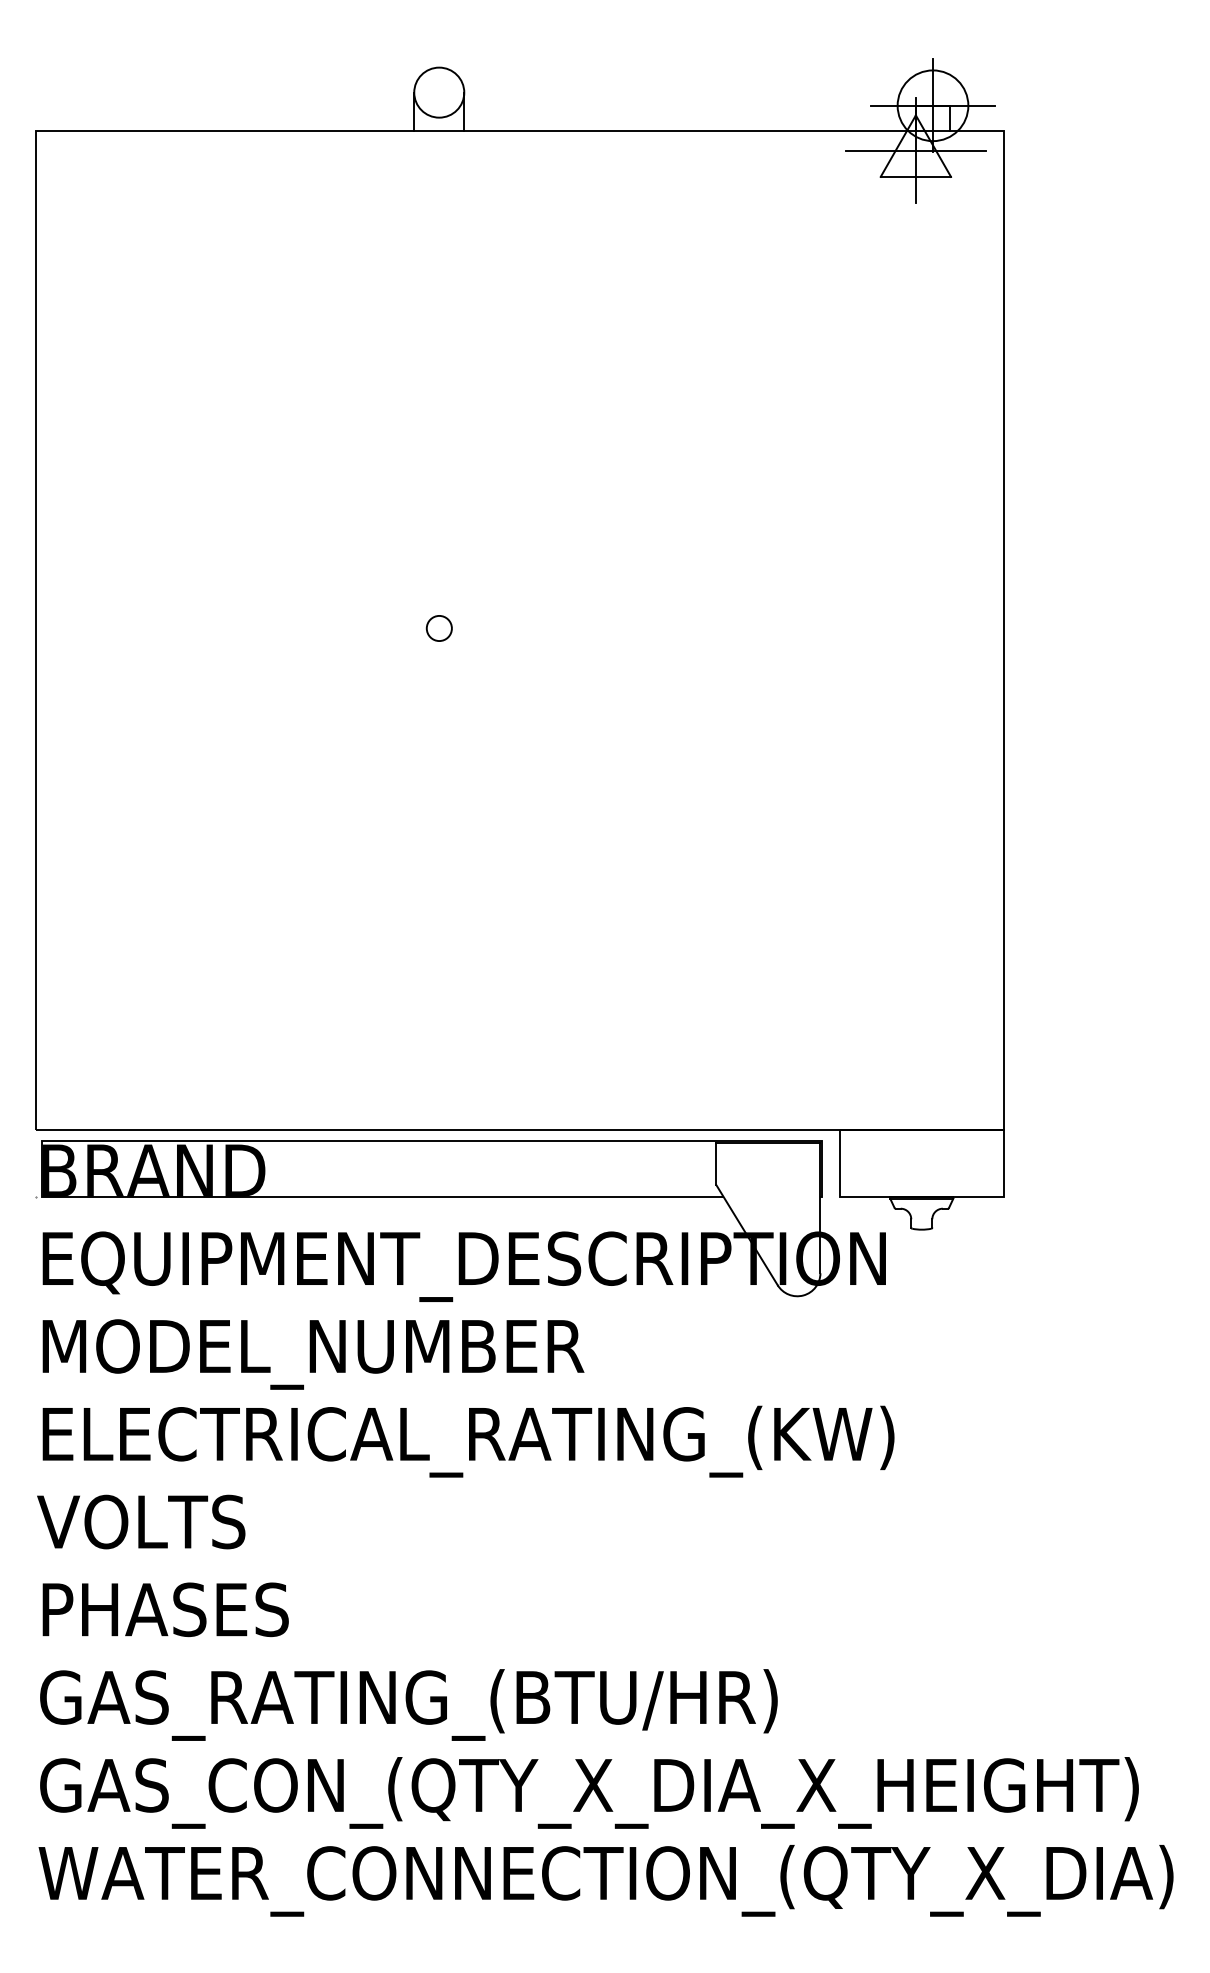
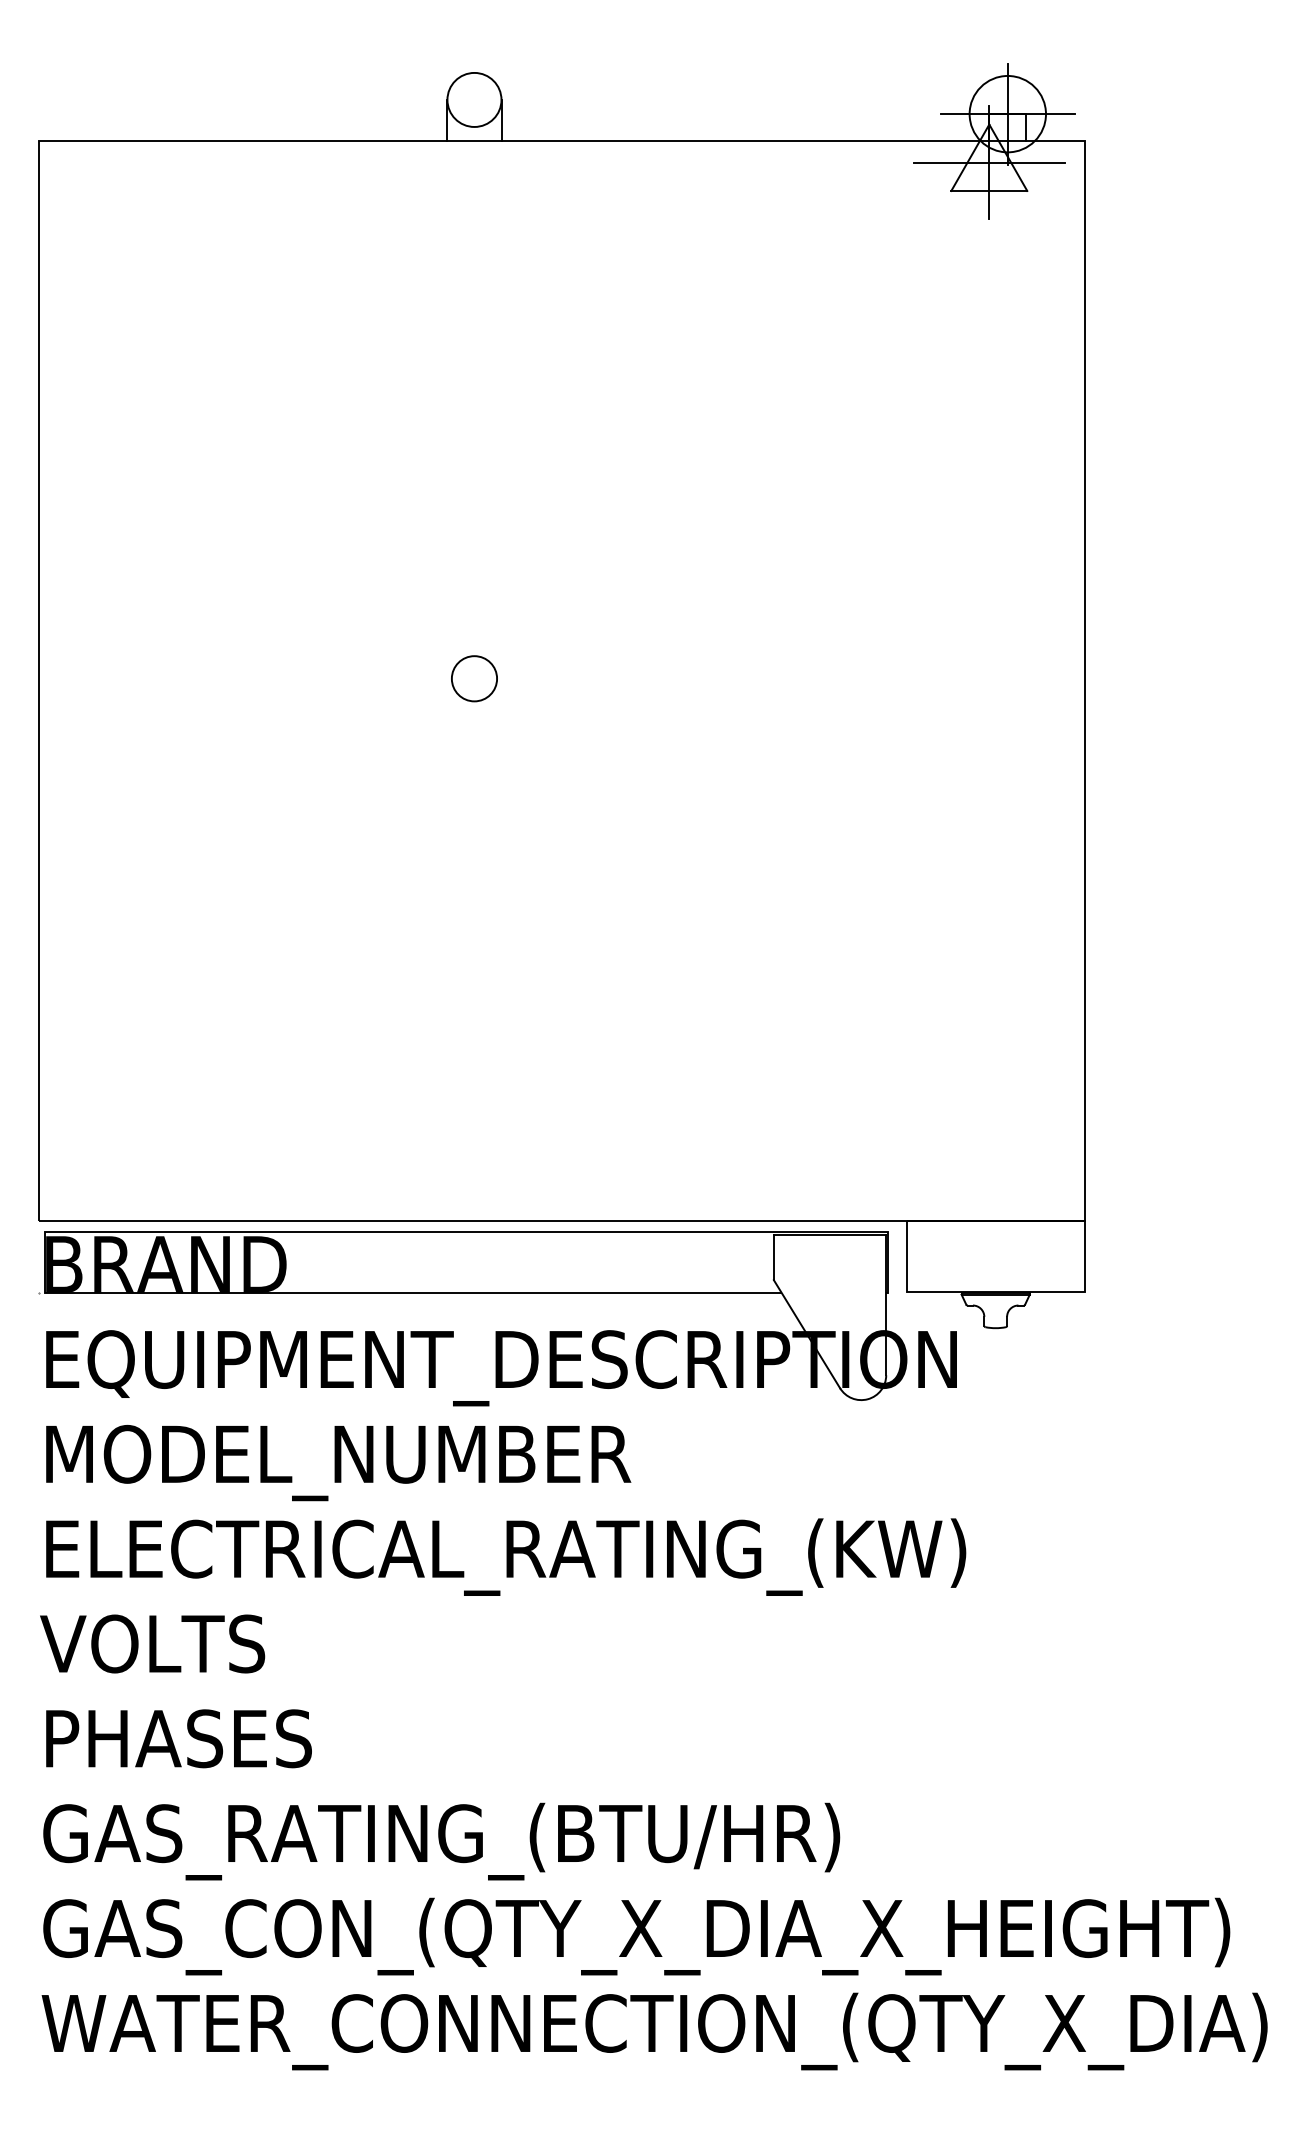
circle: (439, 628) -> (474, 678), size x1.67

